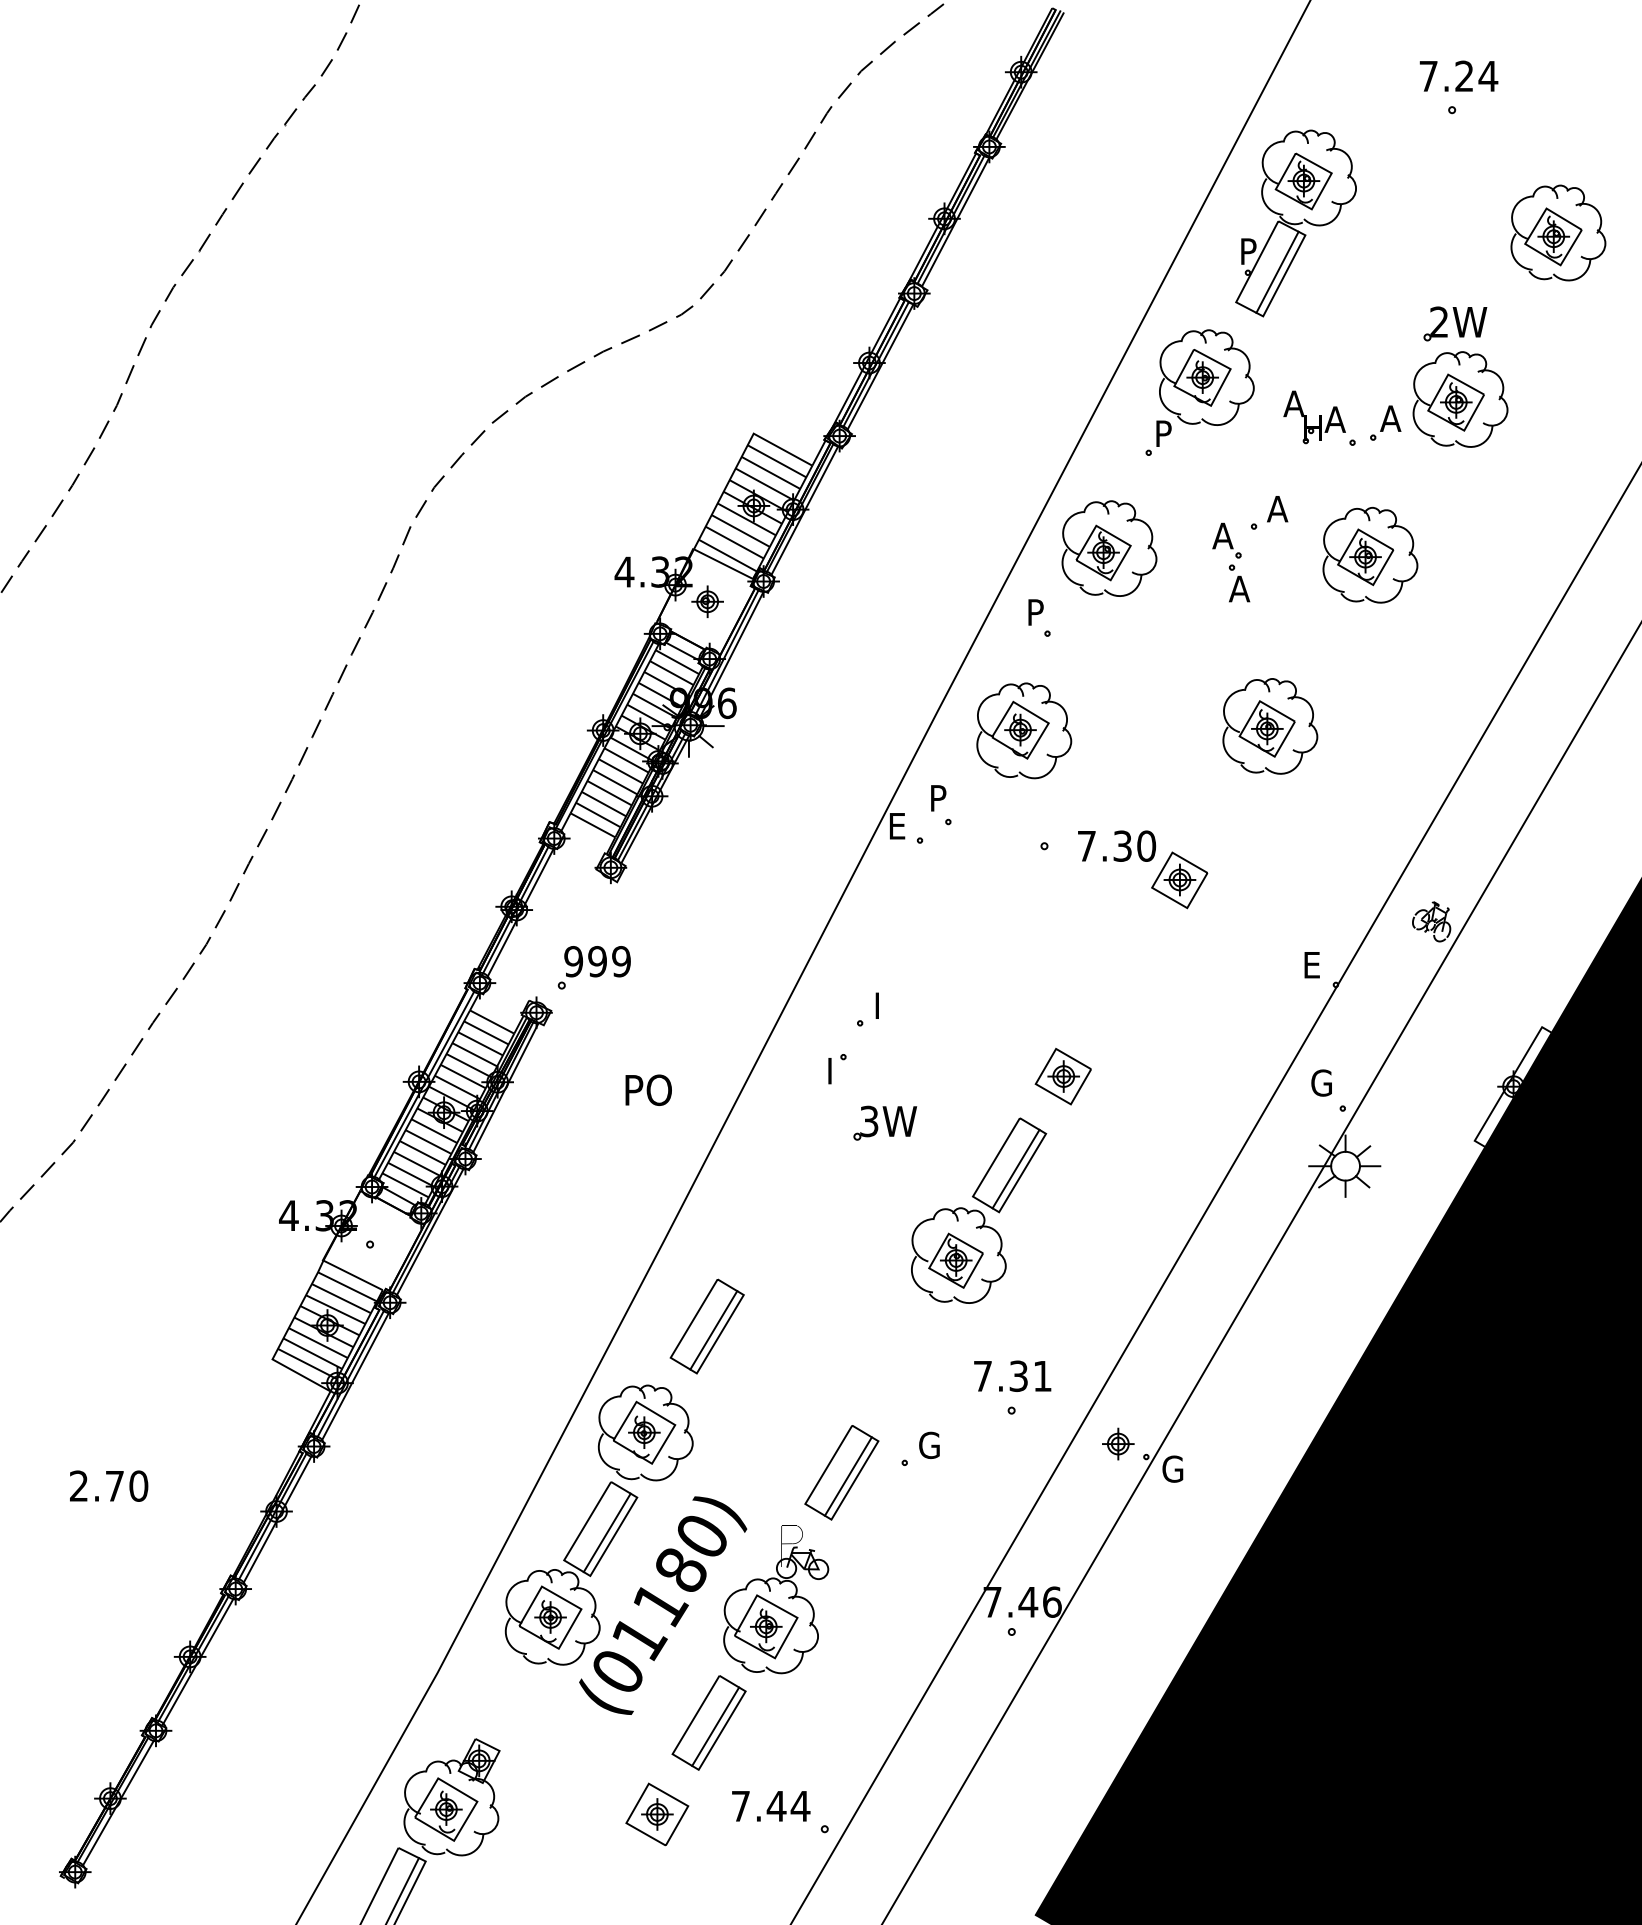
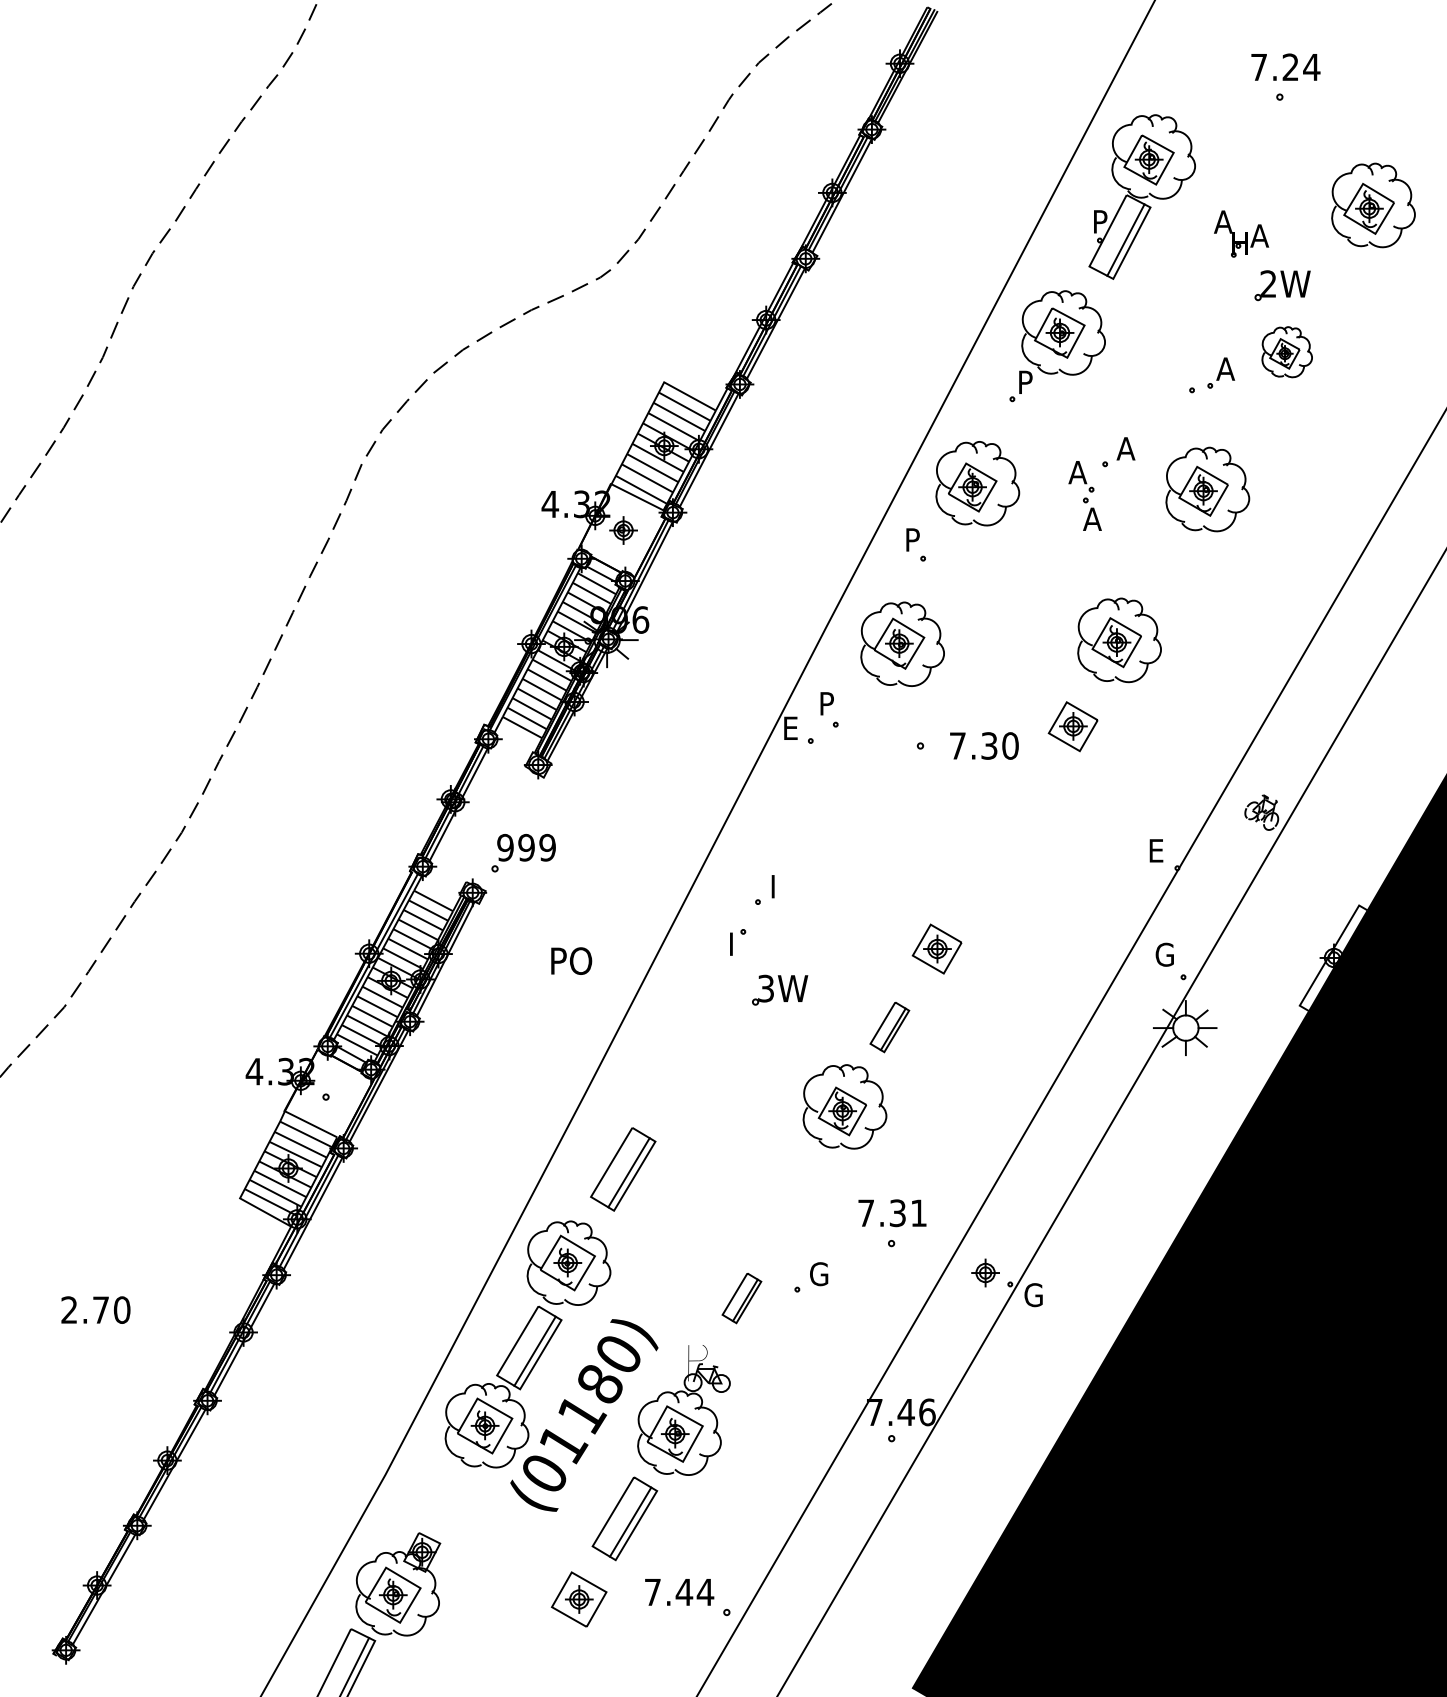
part: (1460, 399) -> (1287, 352), size x0.6
part: (1314, 417) -> (1241, 234), moved
part: (1179, 880) -> (1073, 726), moved
part: (1009, 1165) -> (889, 1027), size x0.6
part: (841, 1472) -> (741, 1298), size x0.6

